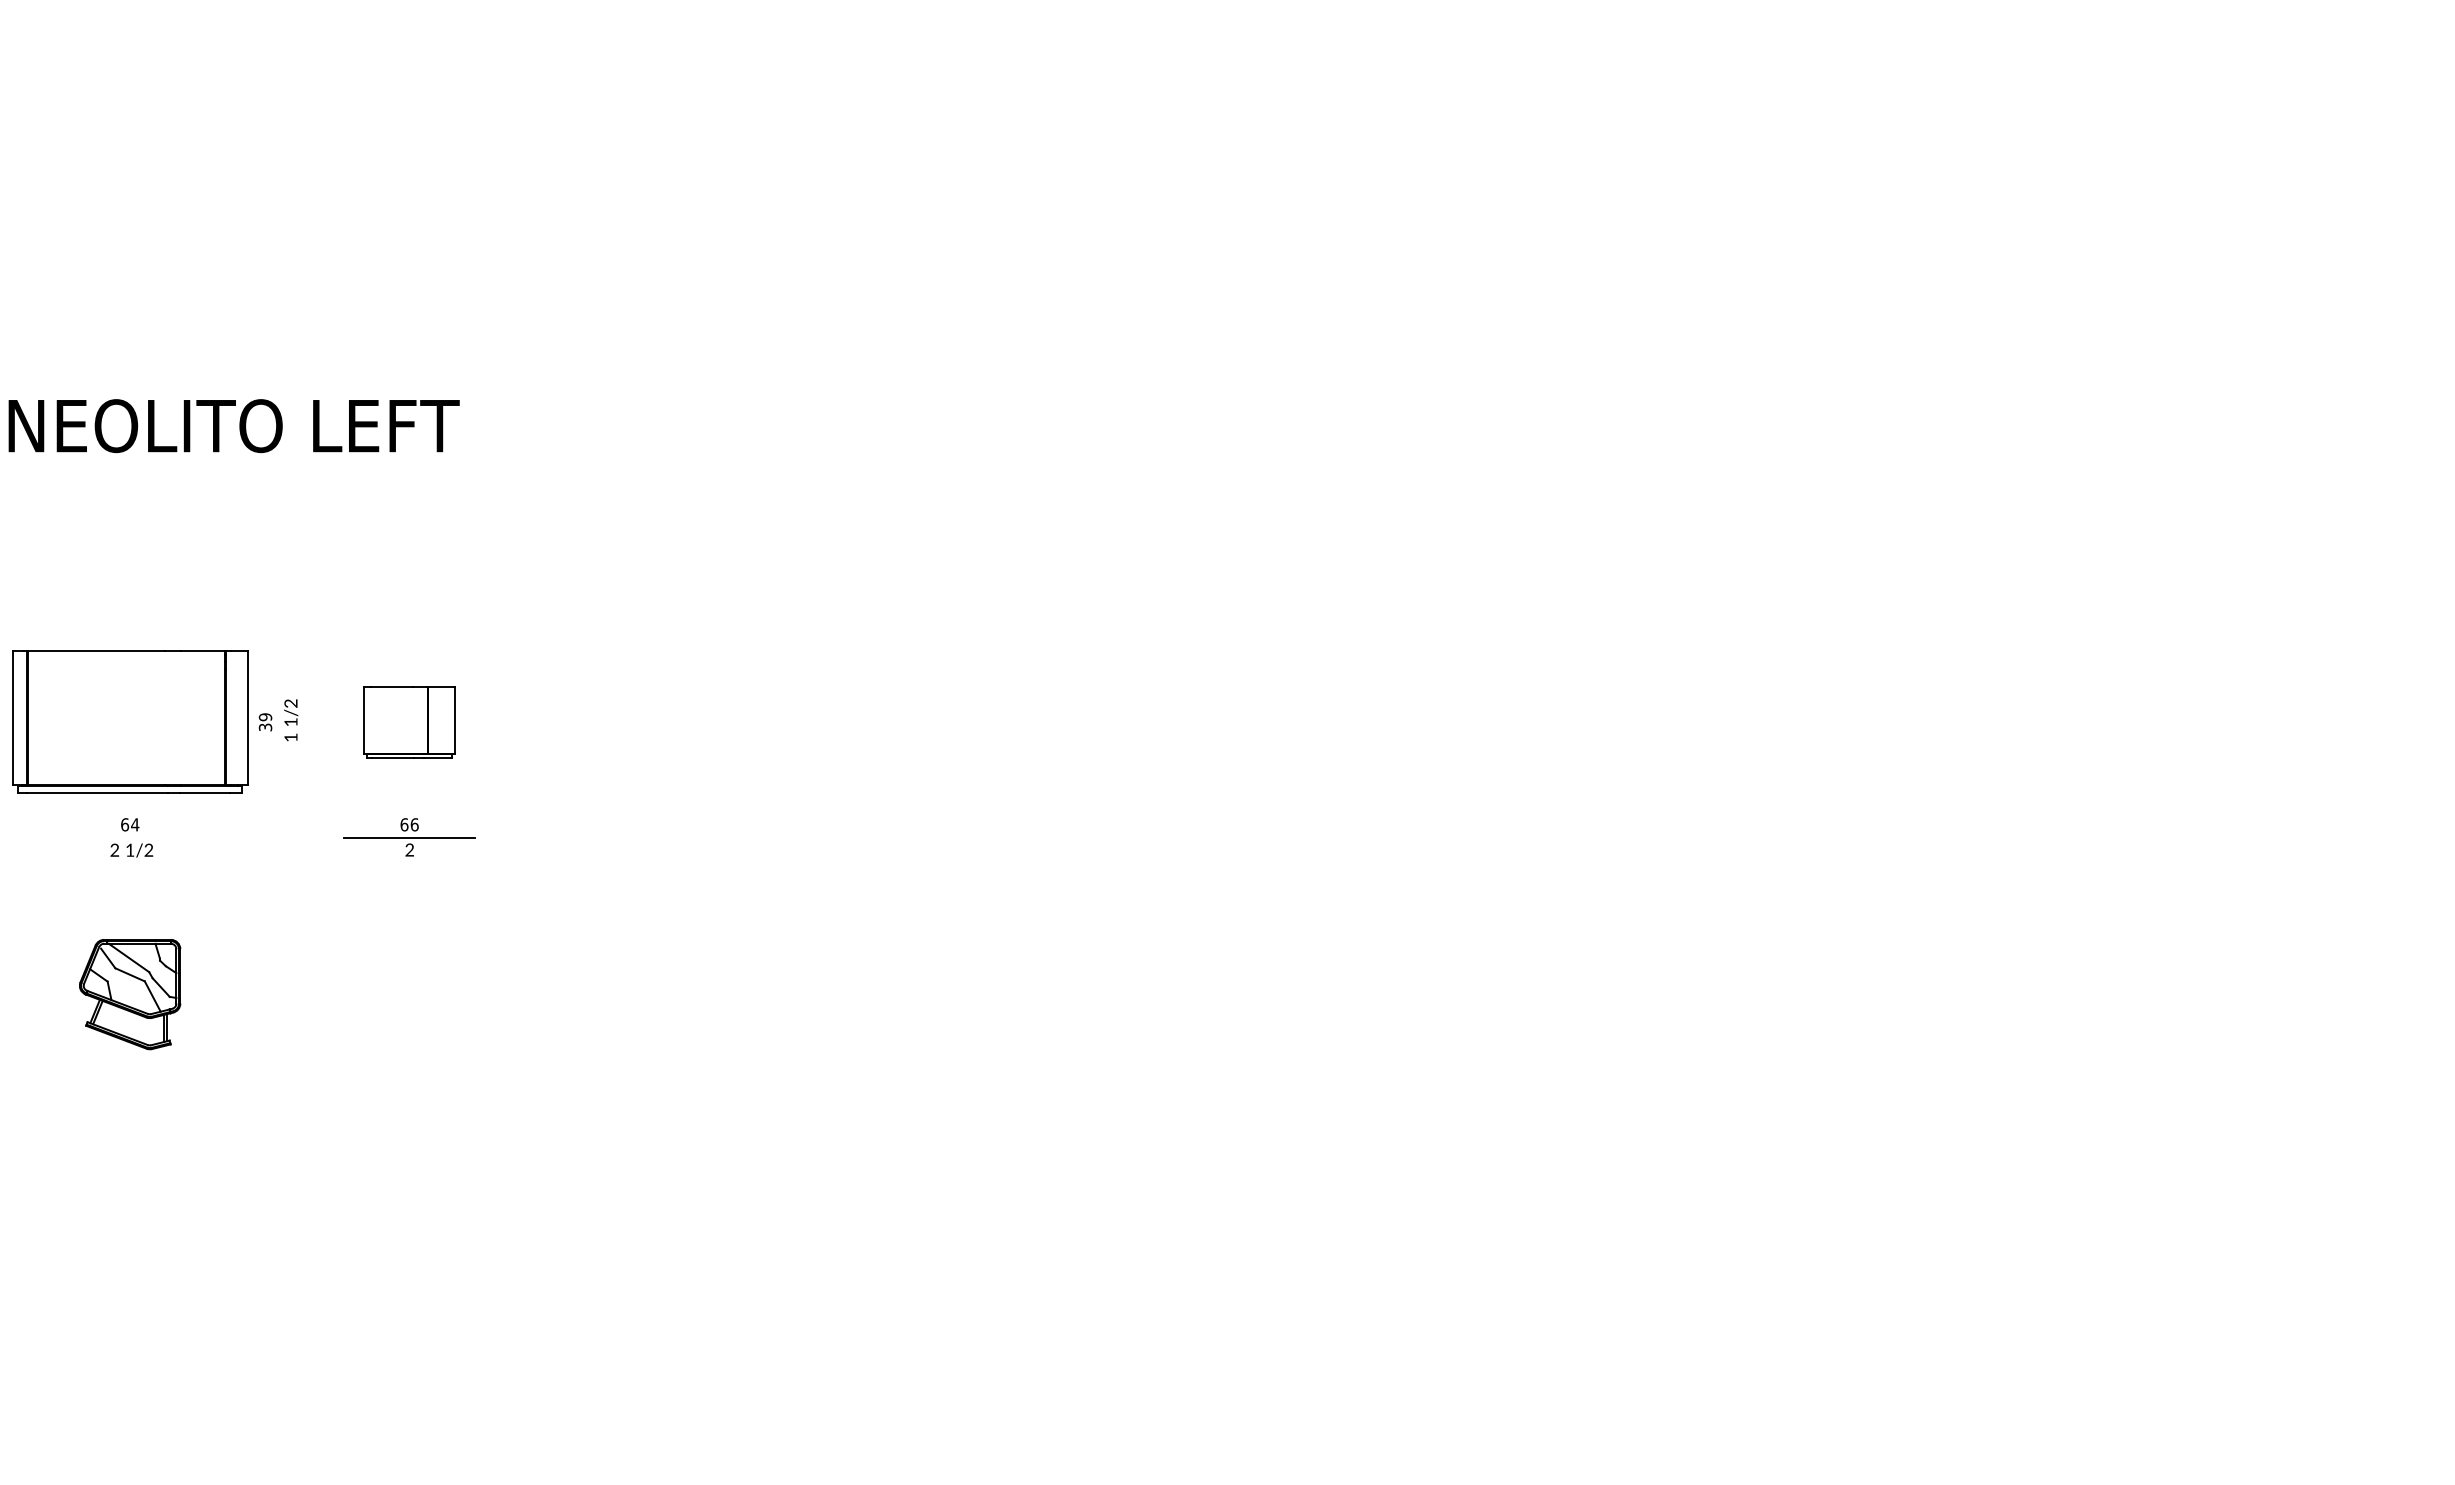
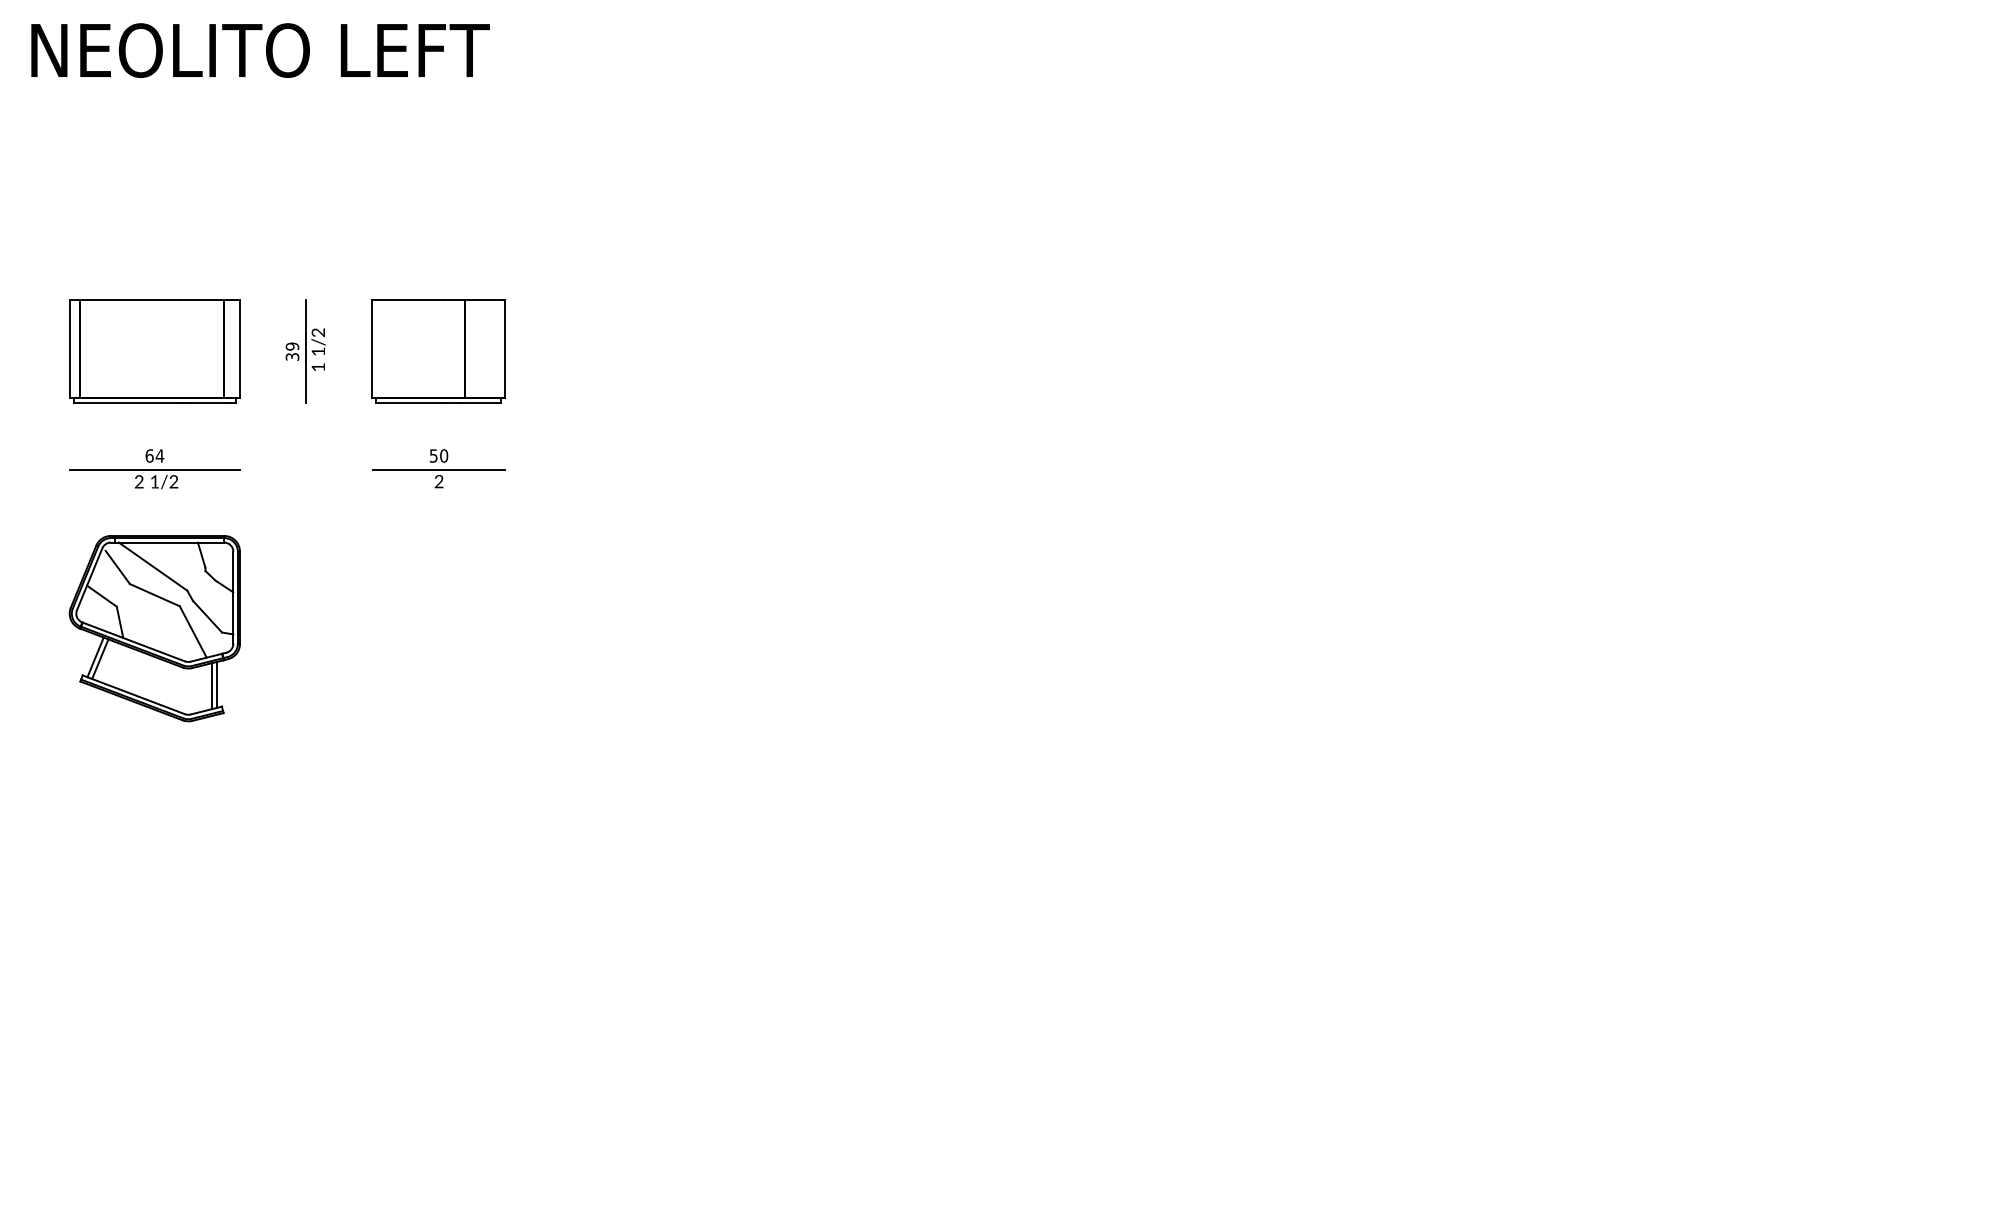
part: (129, 722) -> (154, 351), size x0.71
line: (279, 722) -> (306, 351), added
part: (409, 722) -> (438, 351), size x1.43
text: (409, 824) -> (438, 455), 66 -> 50
line: (129, 838) -> (154, 469), added
part: (129, 994) -> (154, 628), size x1.67

